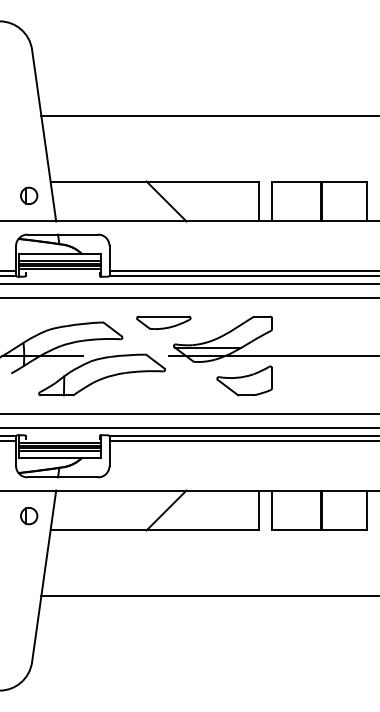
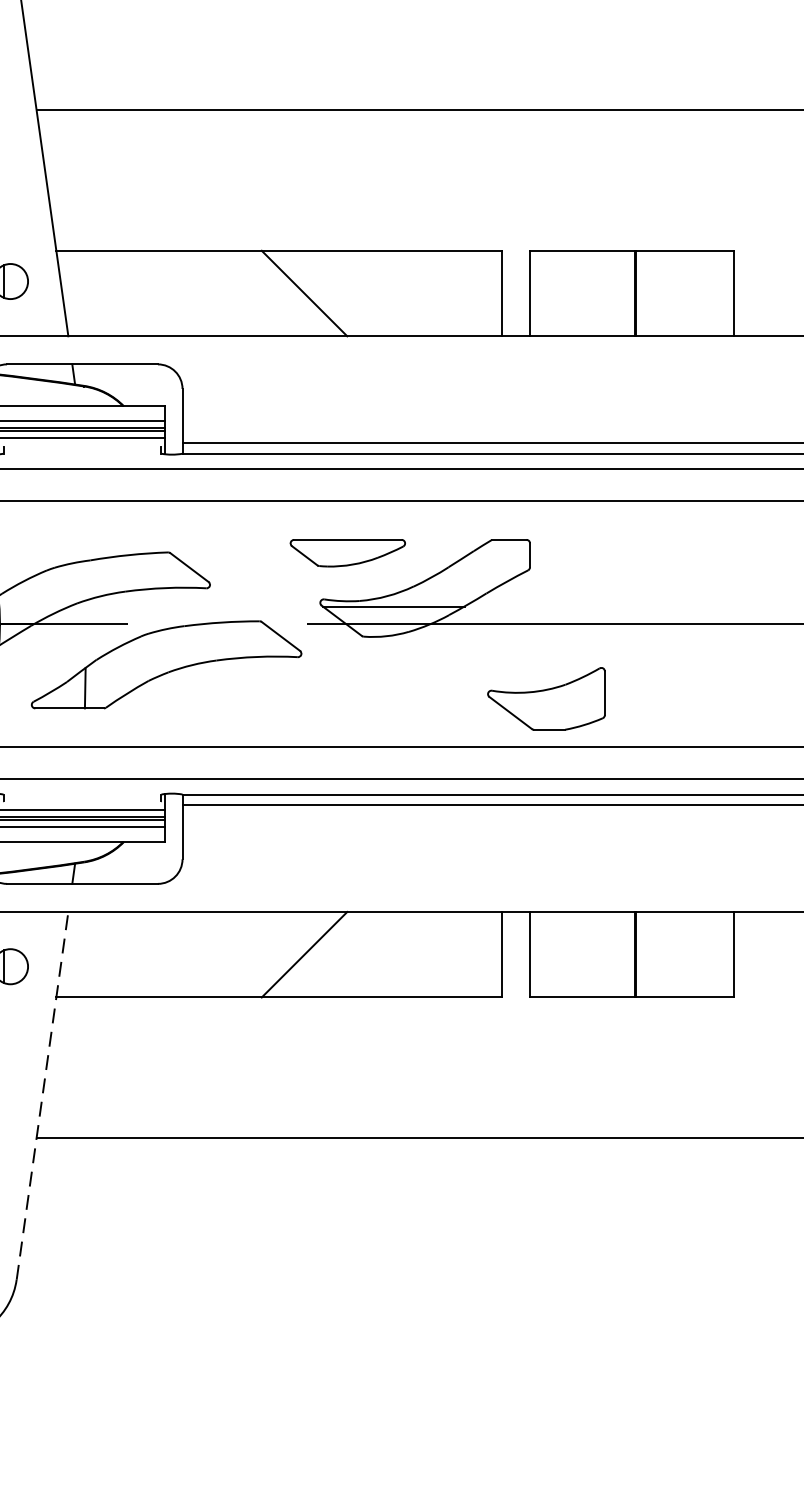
part: (163, 322) -> (347, 552), moved
part: (244, 380) -> (546, 697), moved
line: (44, 576) -> (43, 1095), solid -> dashed

